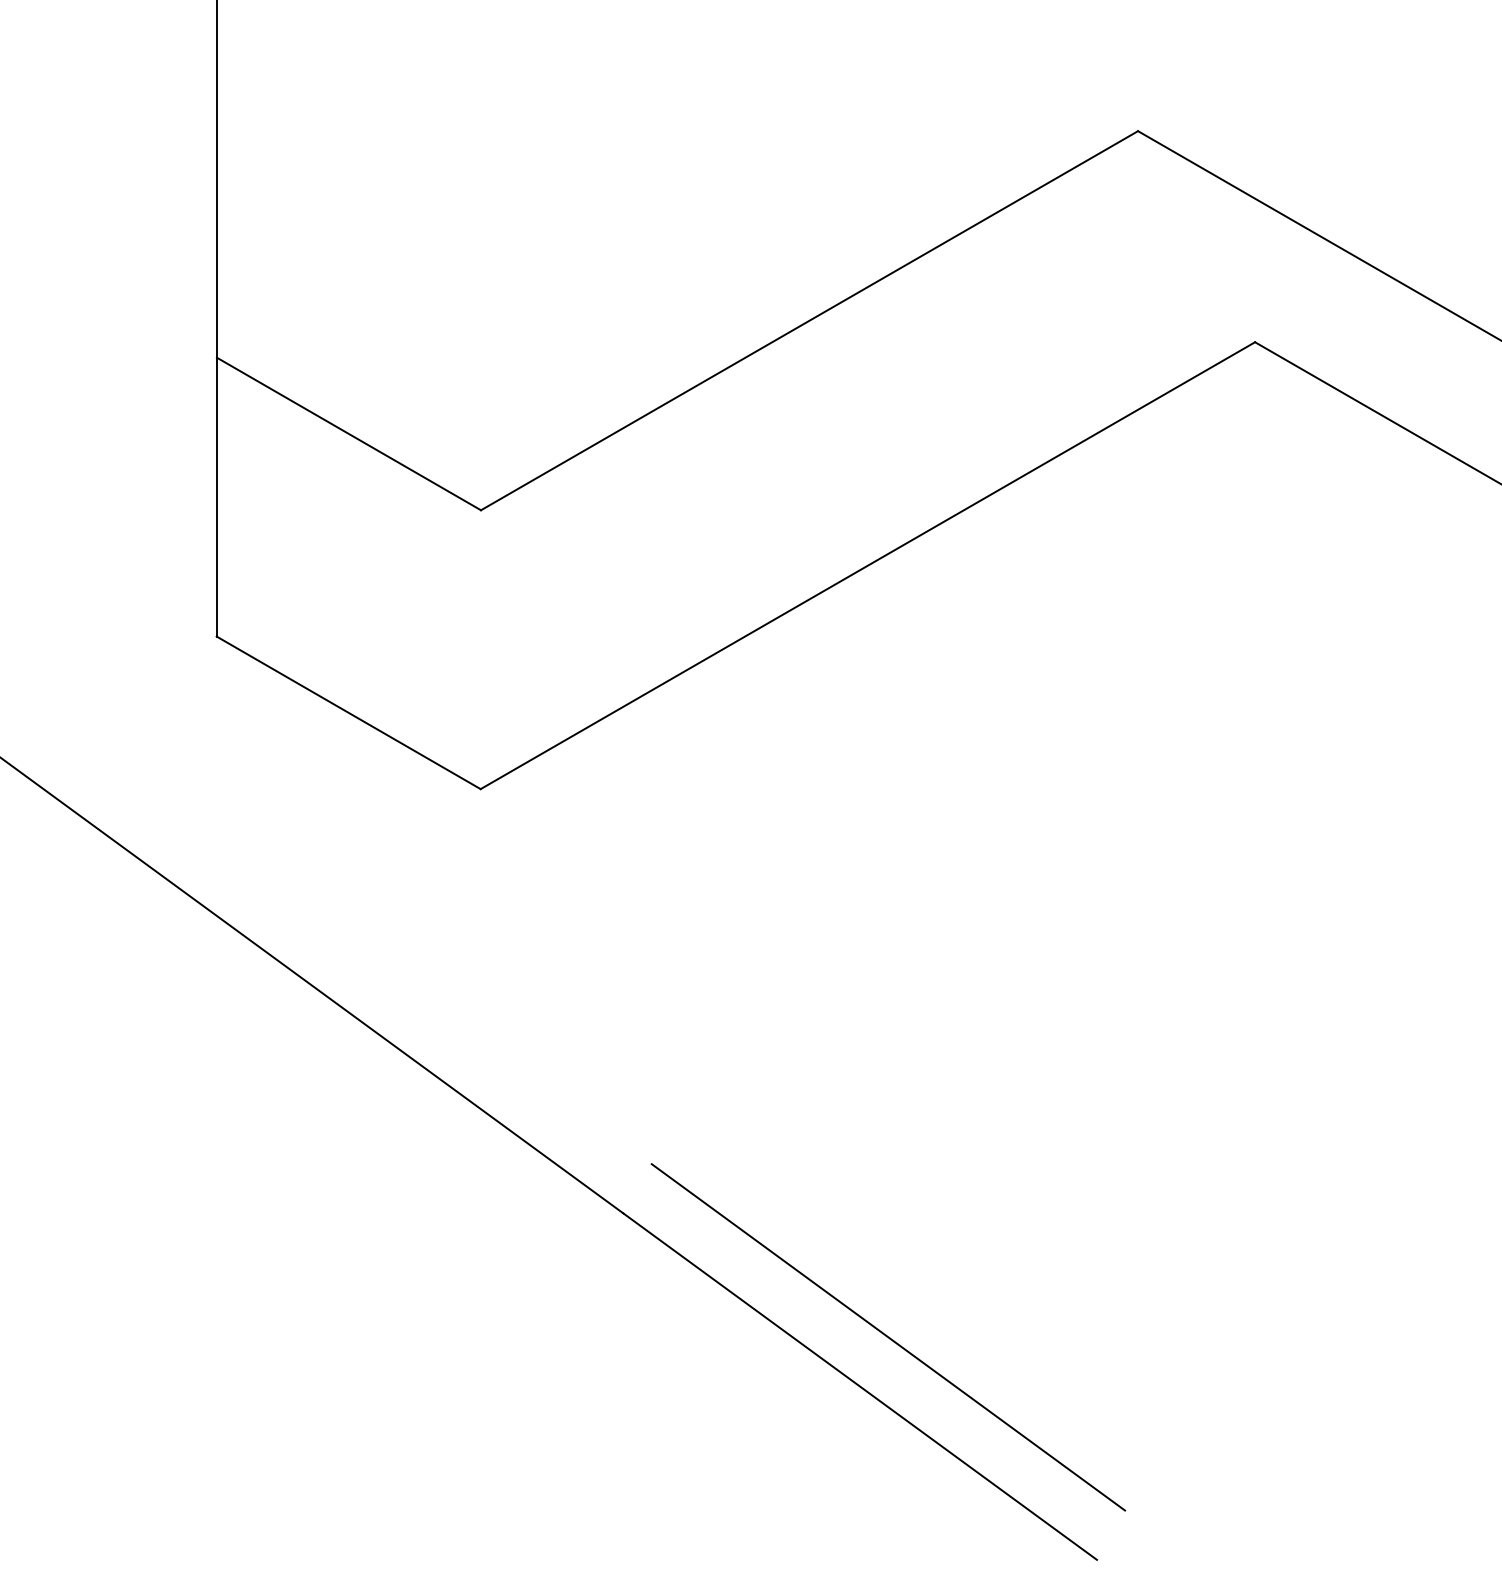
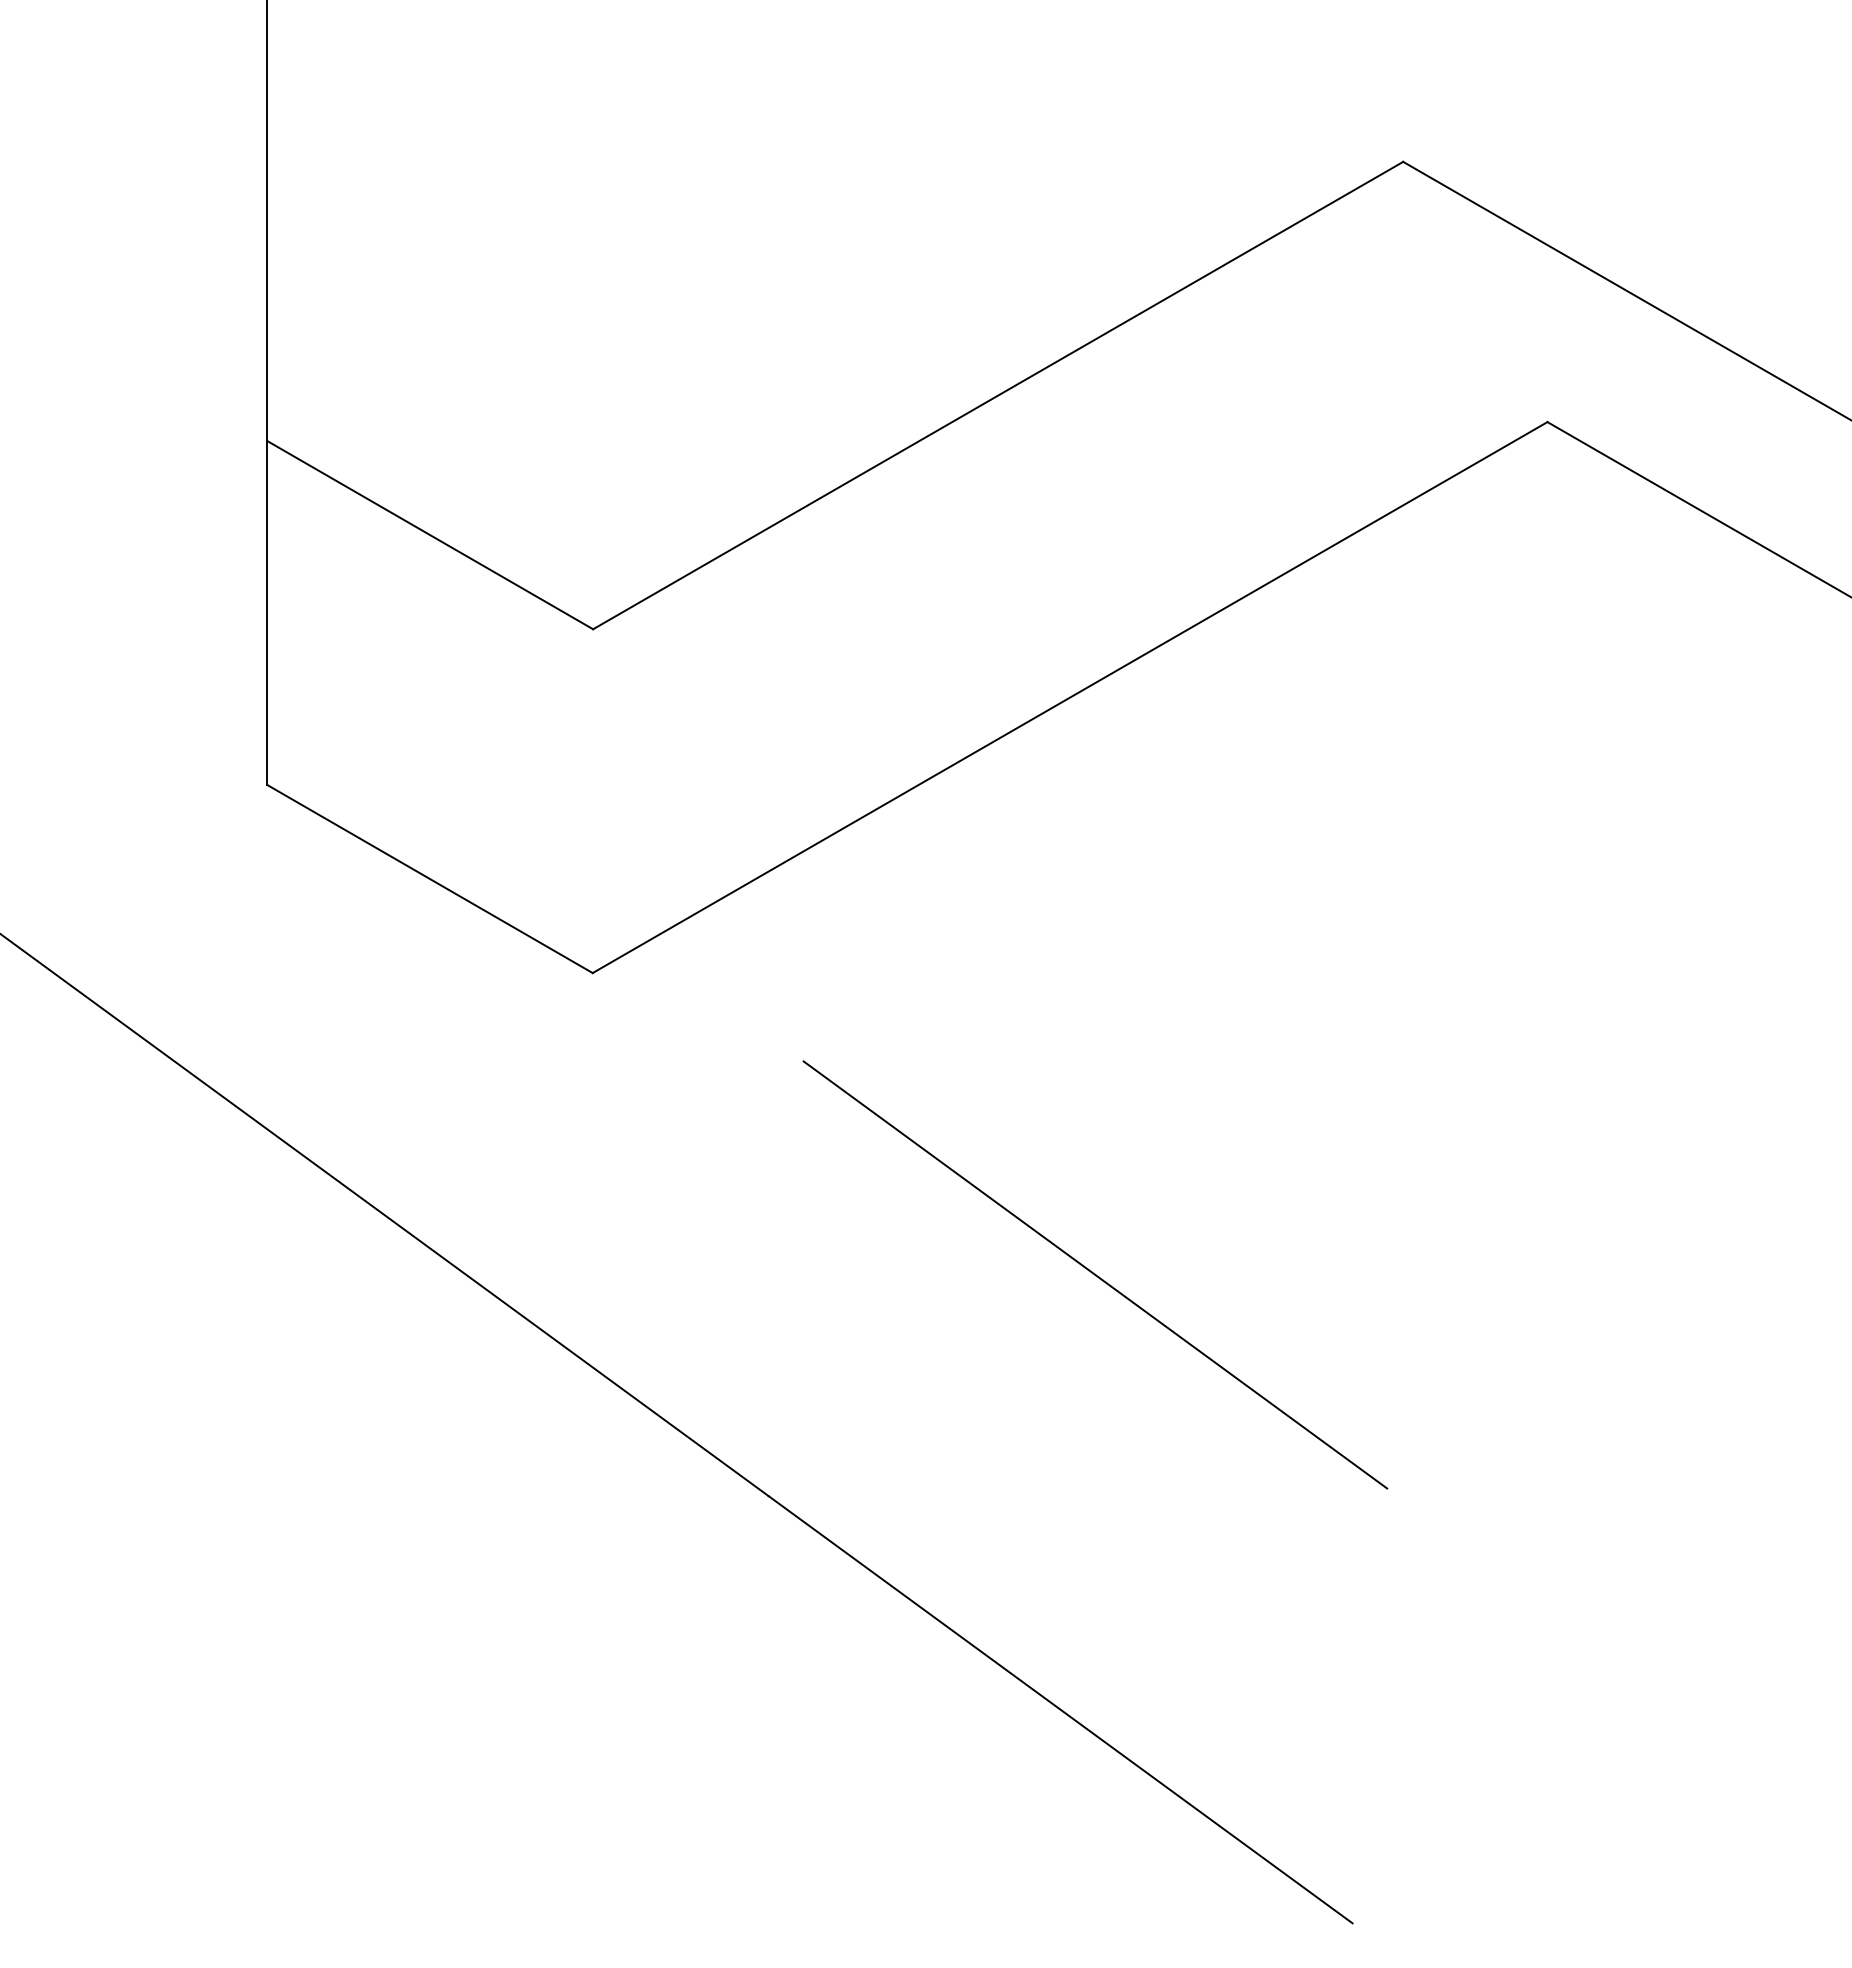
line: (888, 1336) -> (1095, 1274), moved

